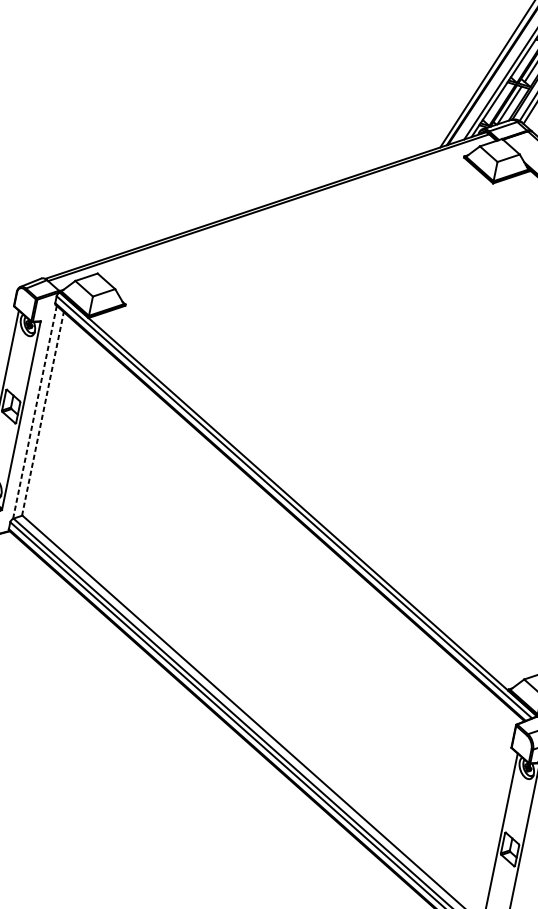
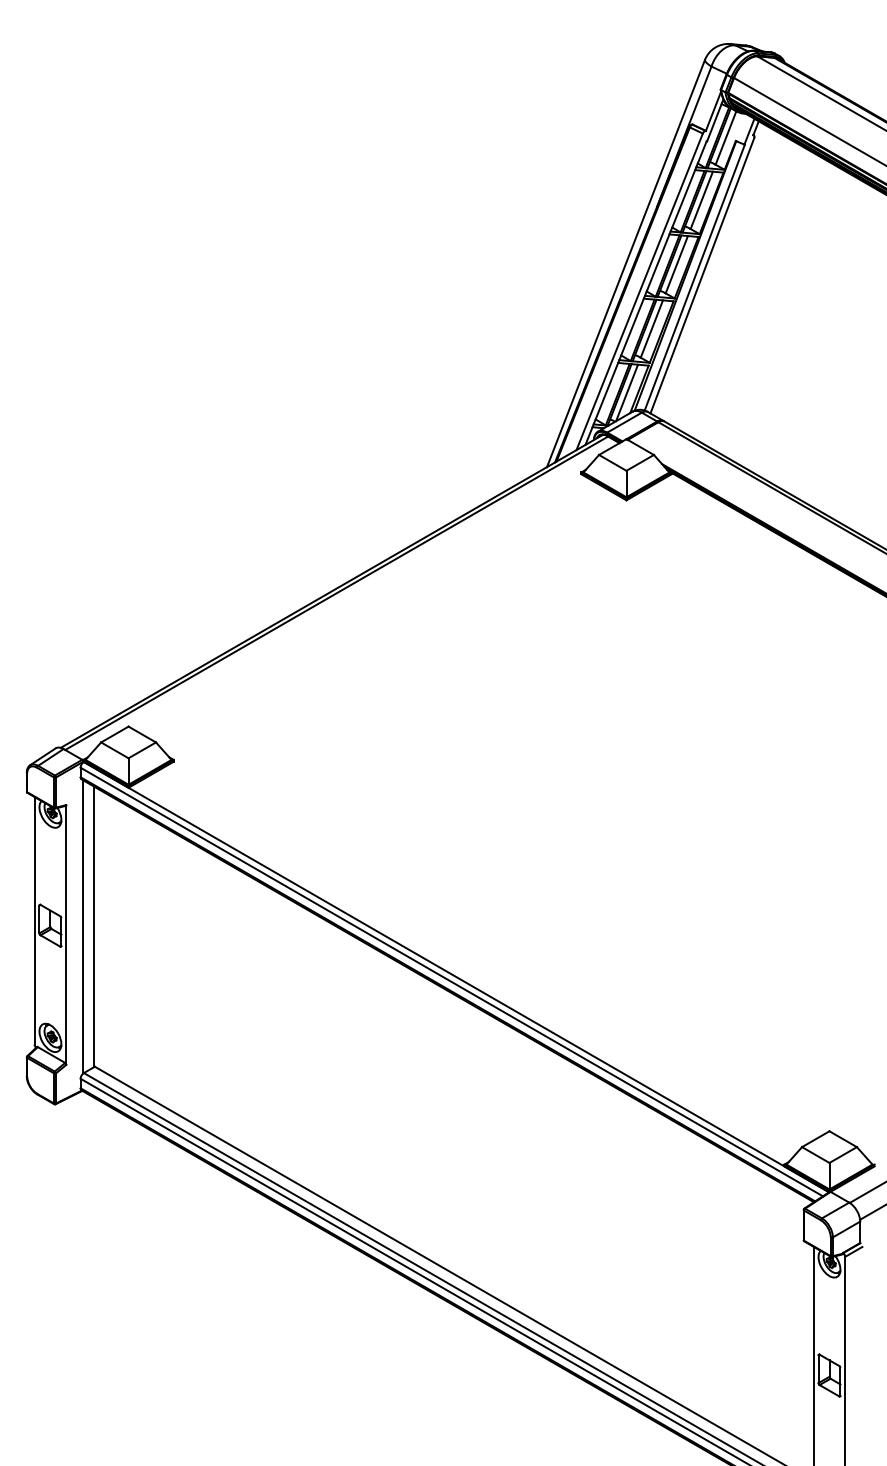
line: (35, 412) -> (83, 926), dashed -> solid
line: (43, 413) -> (94, 926), dashed -> solid

